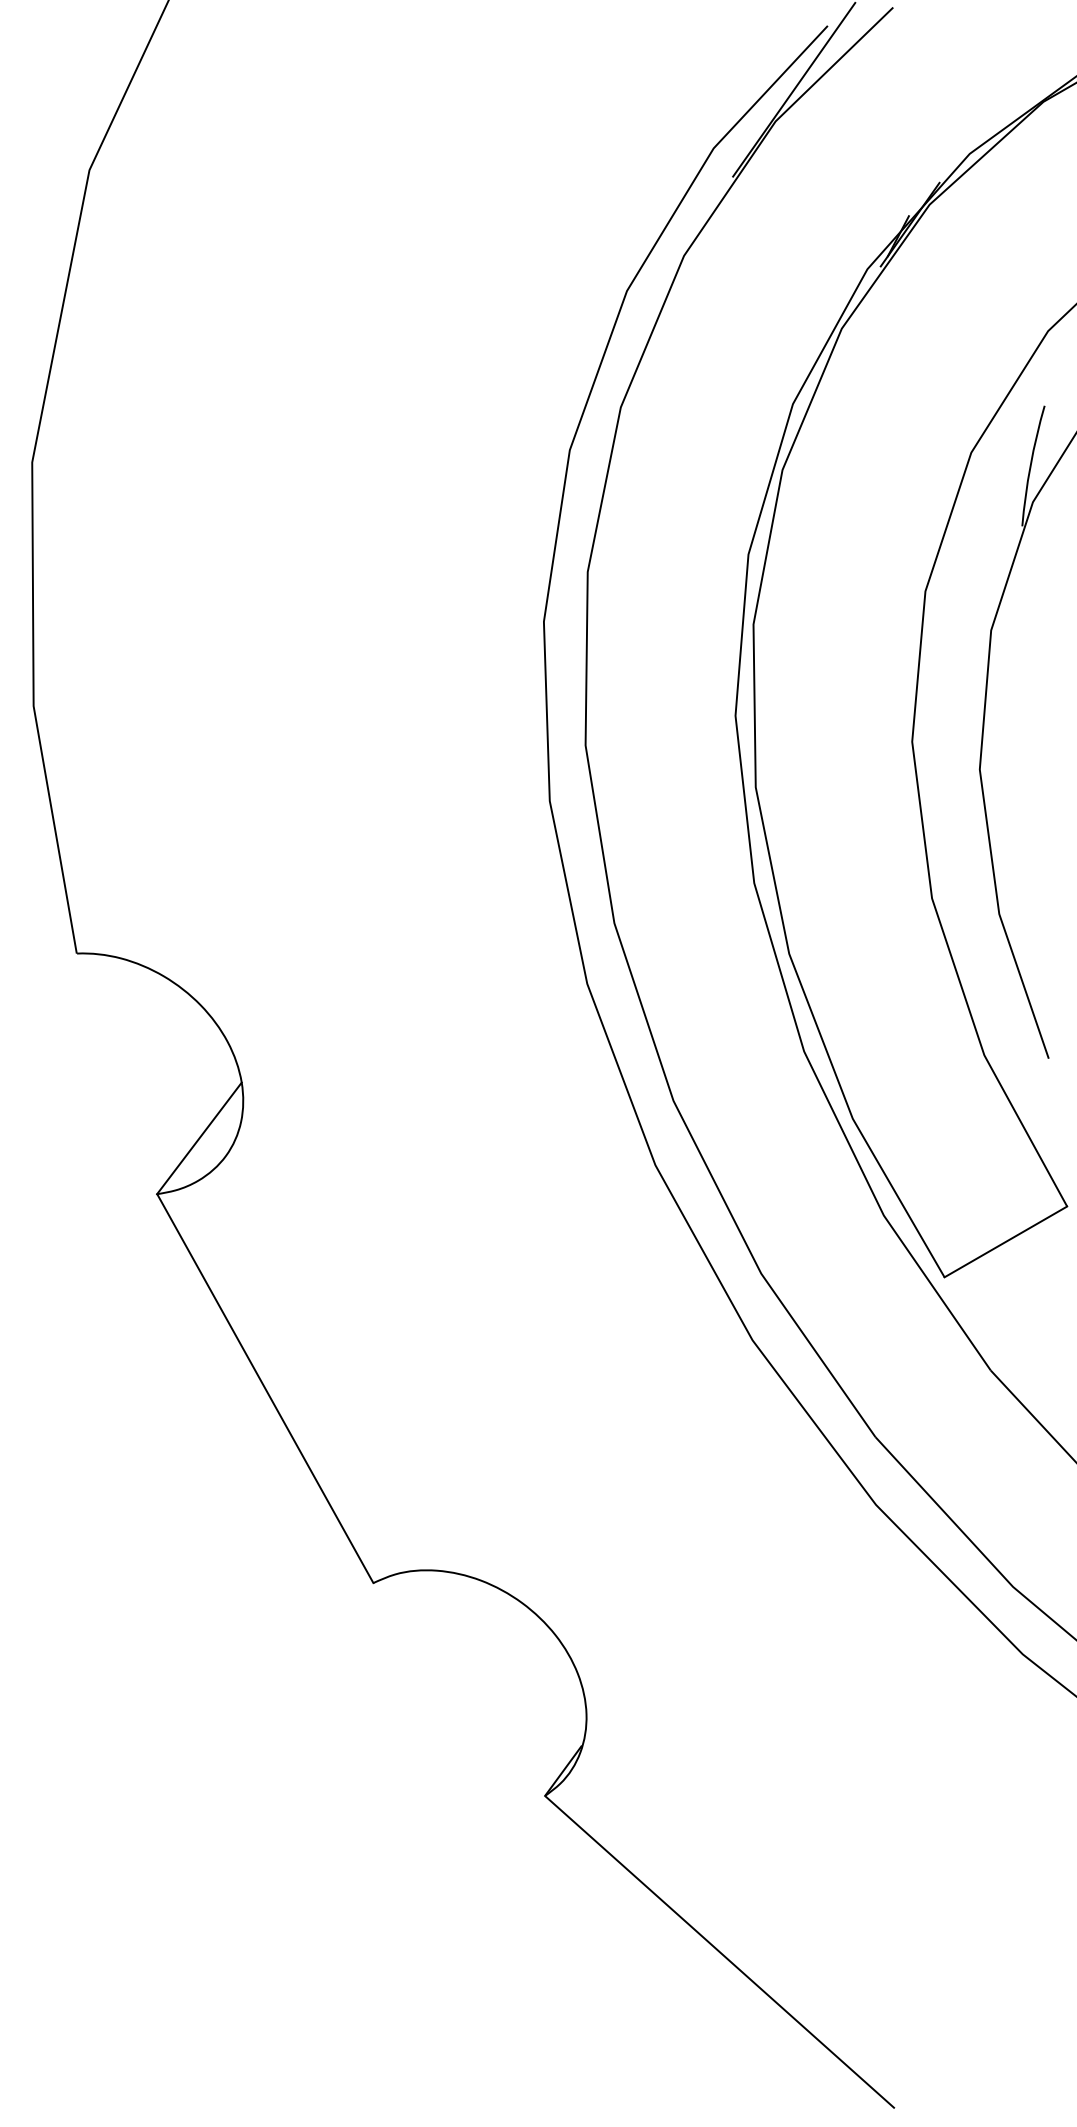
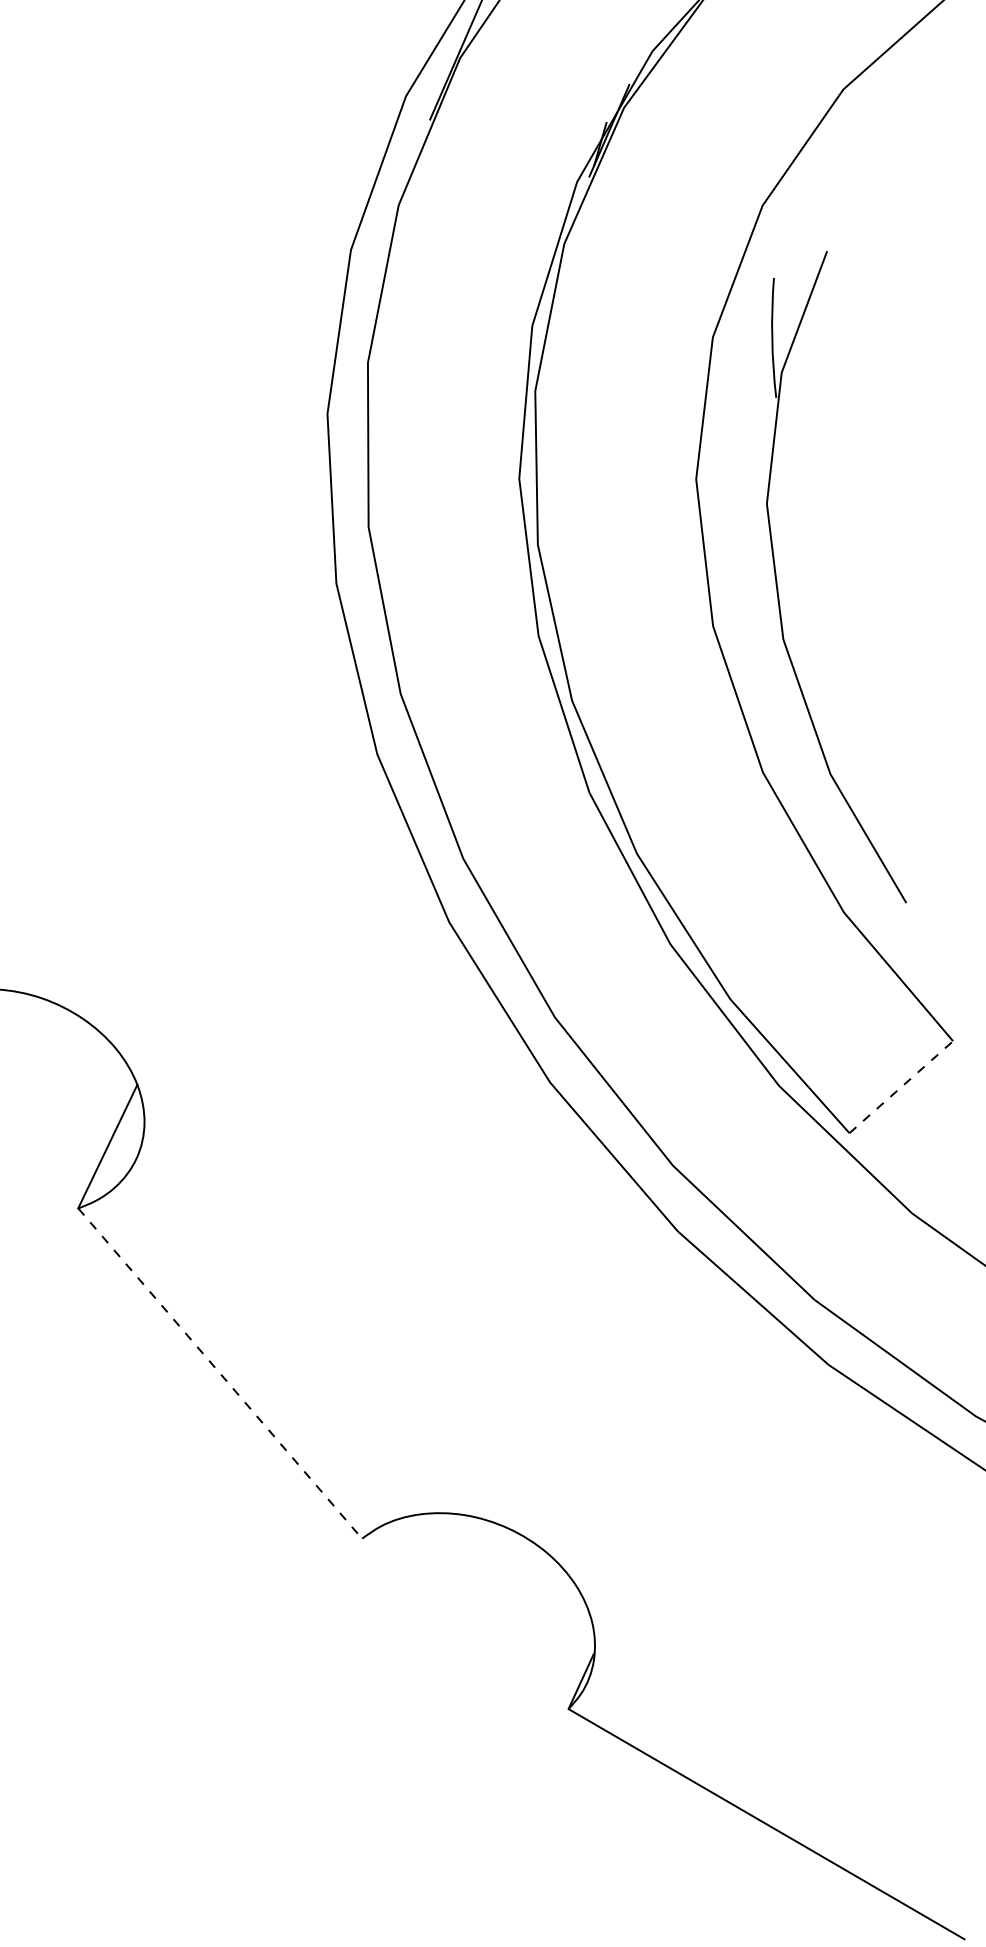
line: (1005, 1241) -> (900, 1086), solid -> dashed
line: (265, 1389) -> (220, 1374), solid -> dashed

